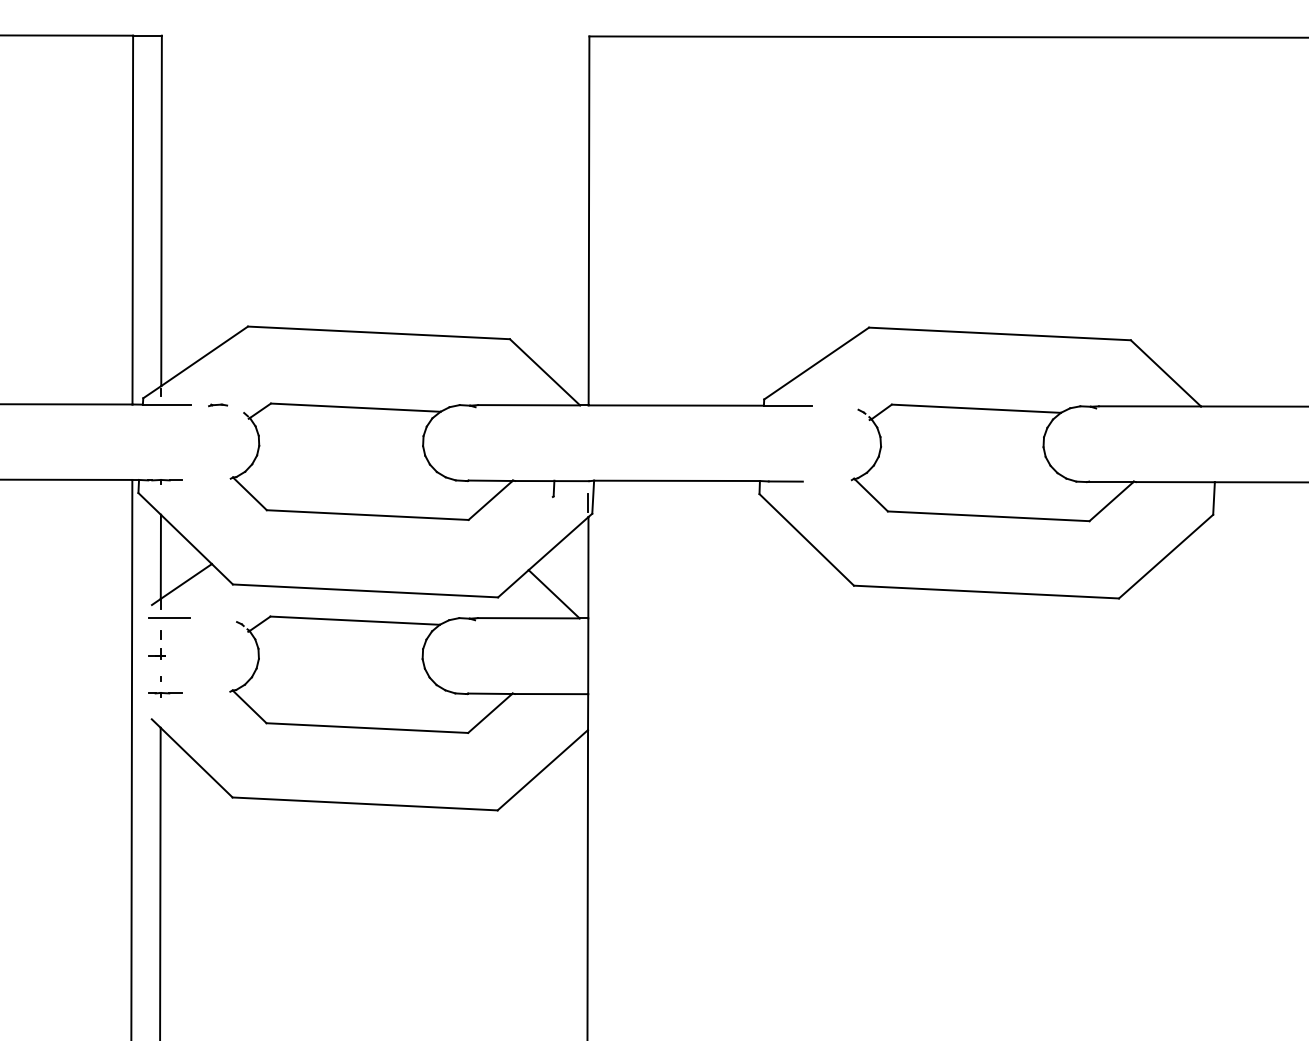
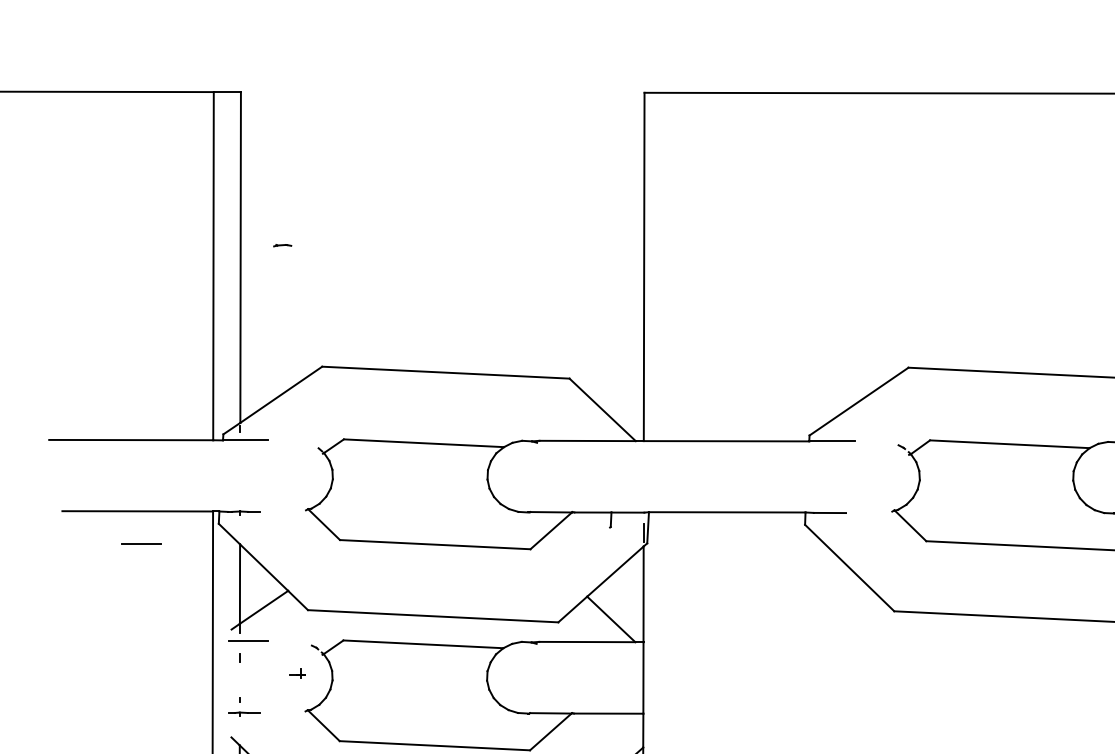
part: (218, 405) -> (283, 245), moved
line: (56, 514) -> (141, 544), added
part: (156, 653) -> (297, 673), moved

